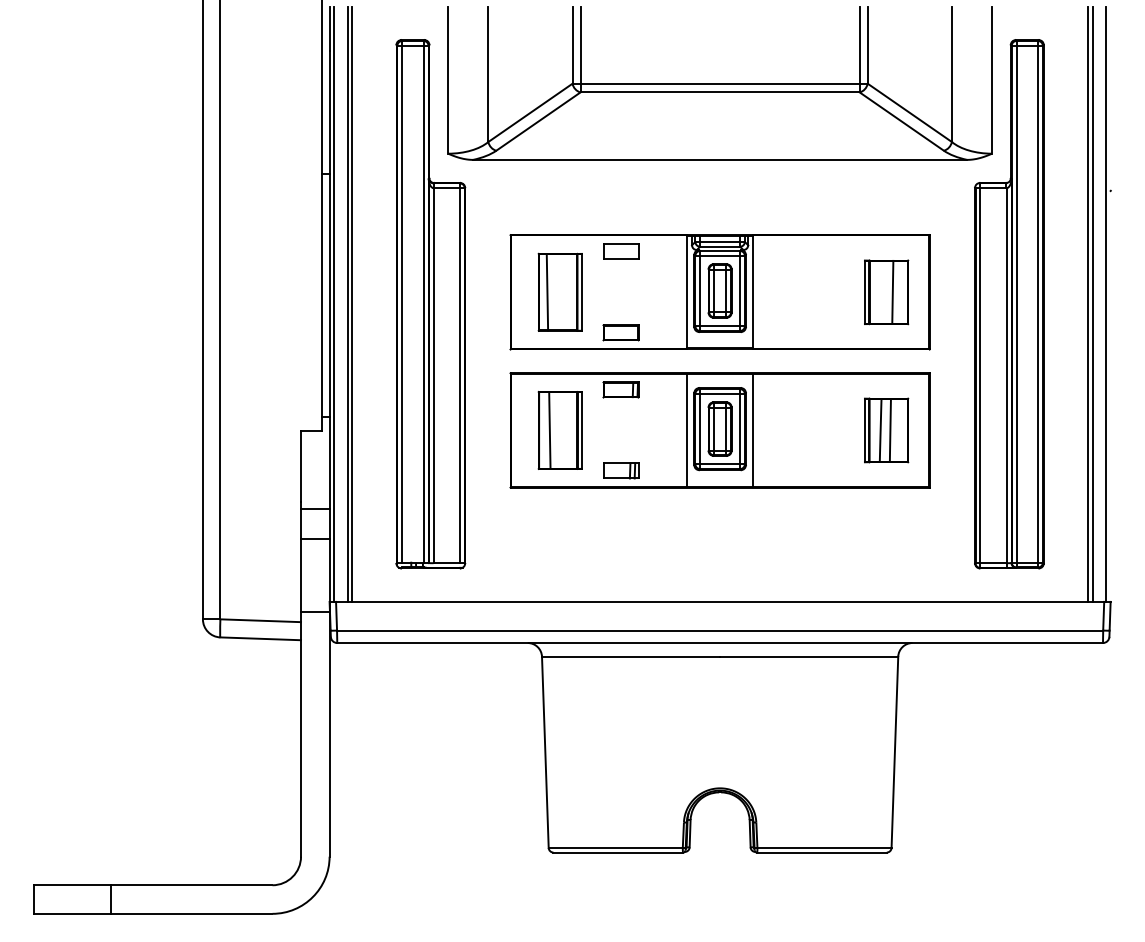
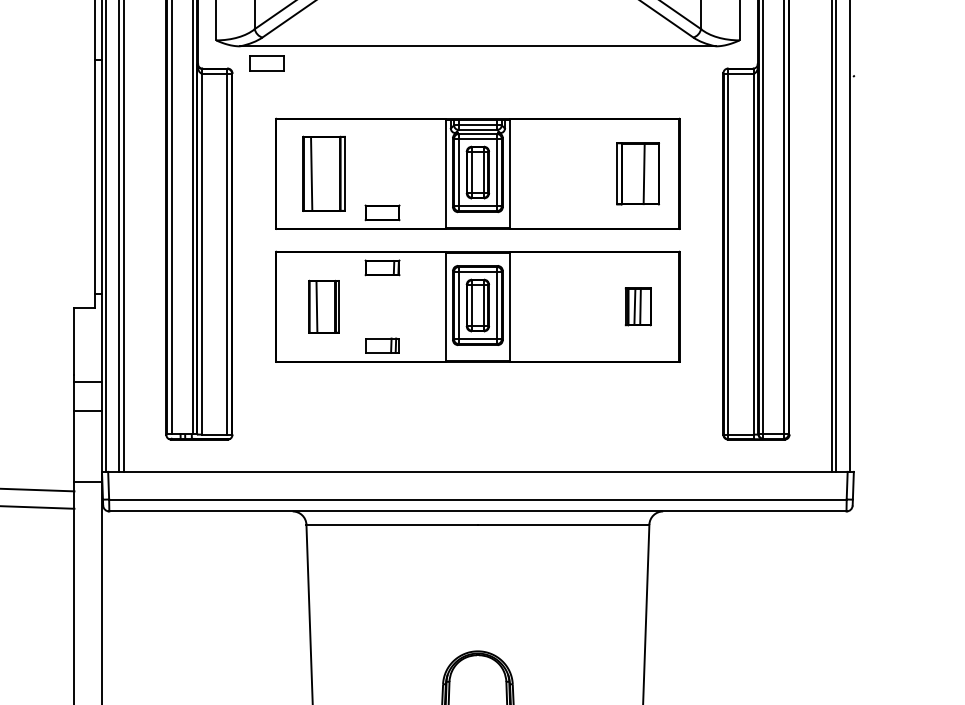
part: (621, 251) -> (267, 63), moved
part: (559, 430) -> (323, 306), size x0.7
part: (886, 430) -> (638, 306), size x0.6

